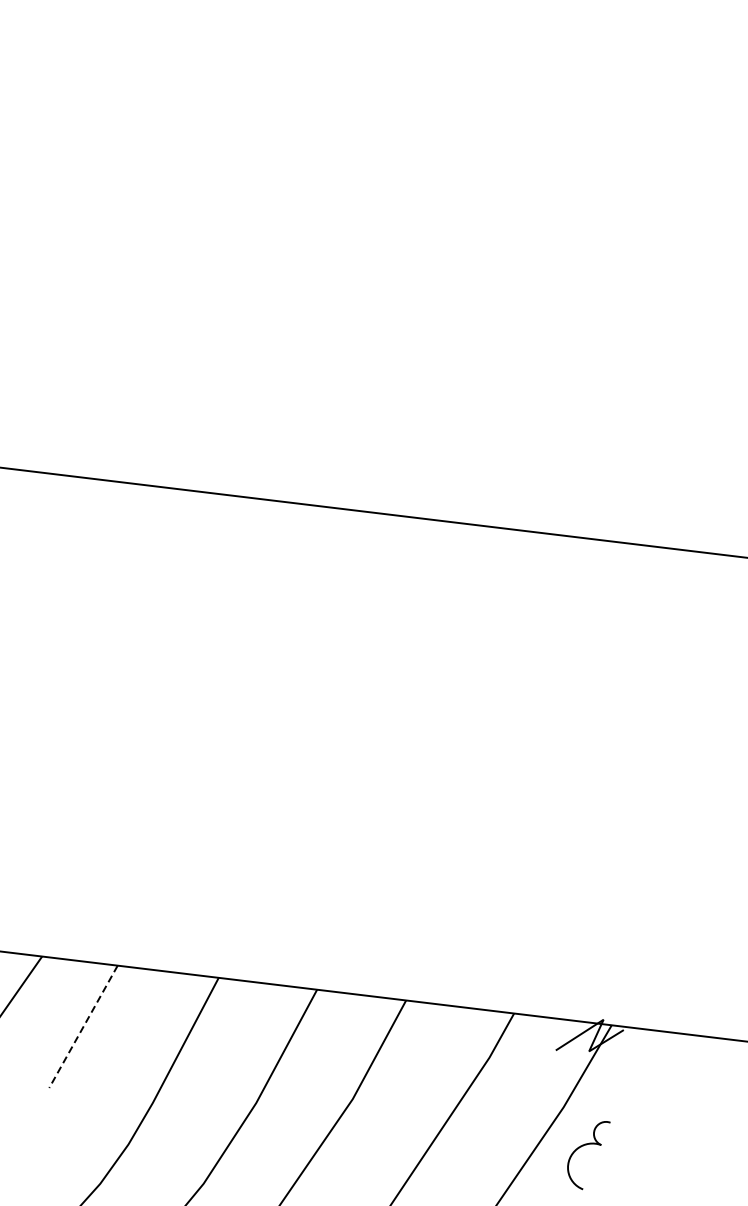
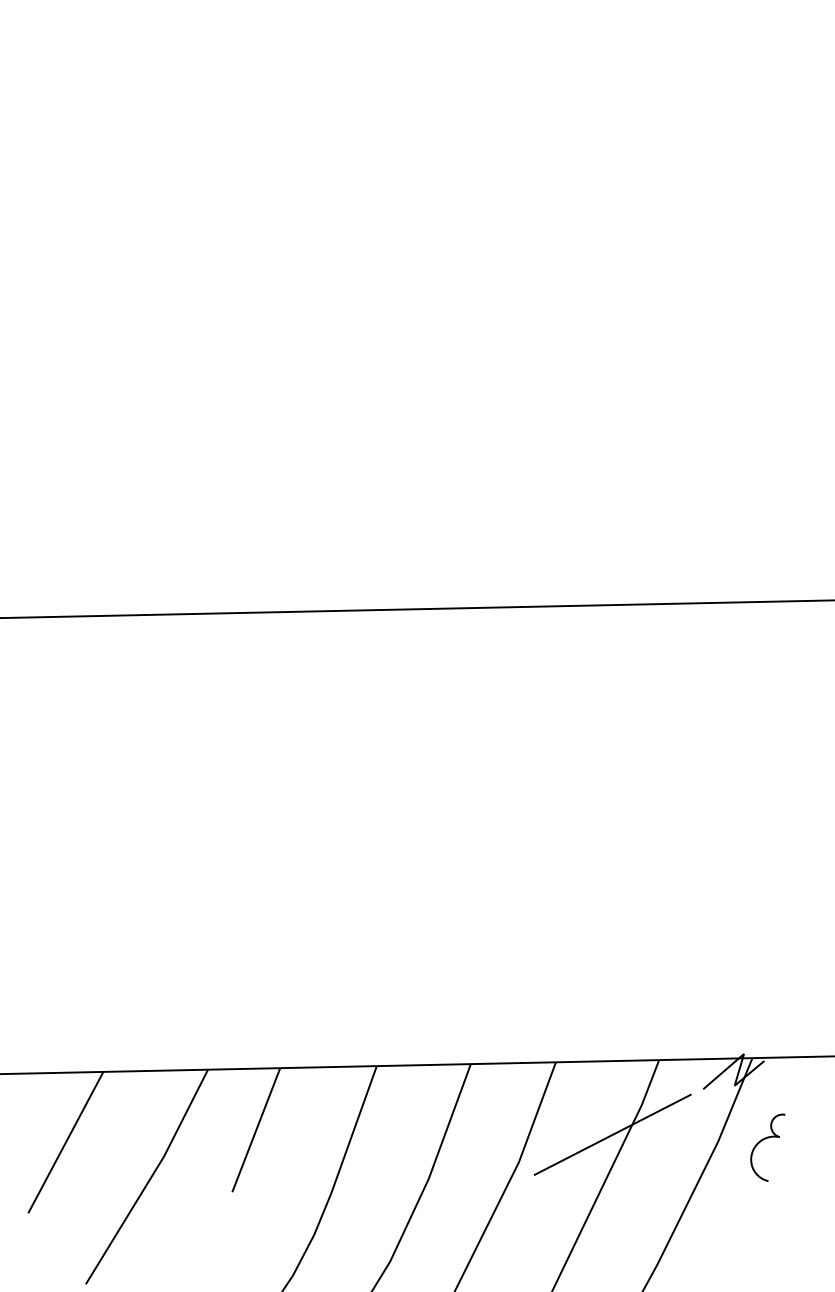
line: (83, 1027) -> (256, 1130), dashed -> solid
line: (454, 1084) -> (612, 1134), added
part: (582, 1147) -> (762, 1141), moved

